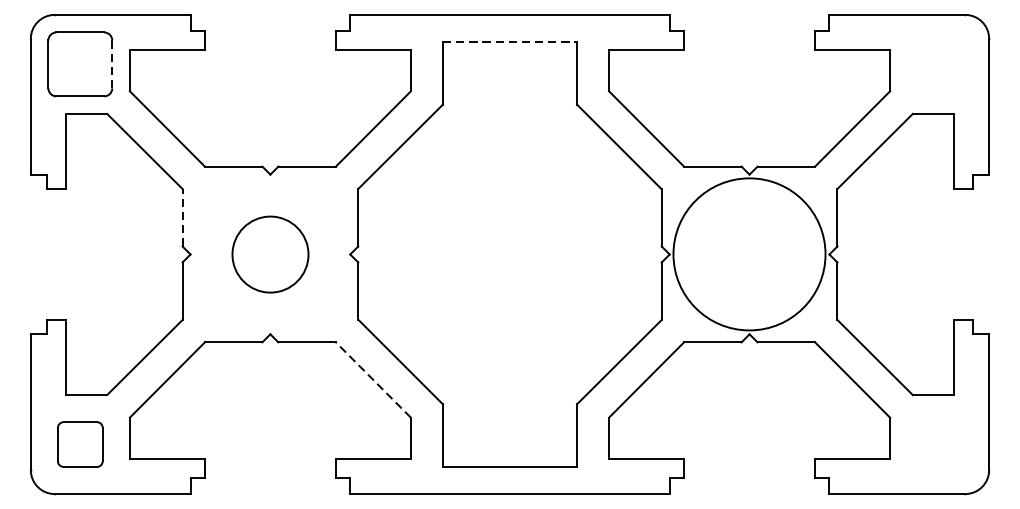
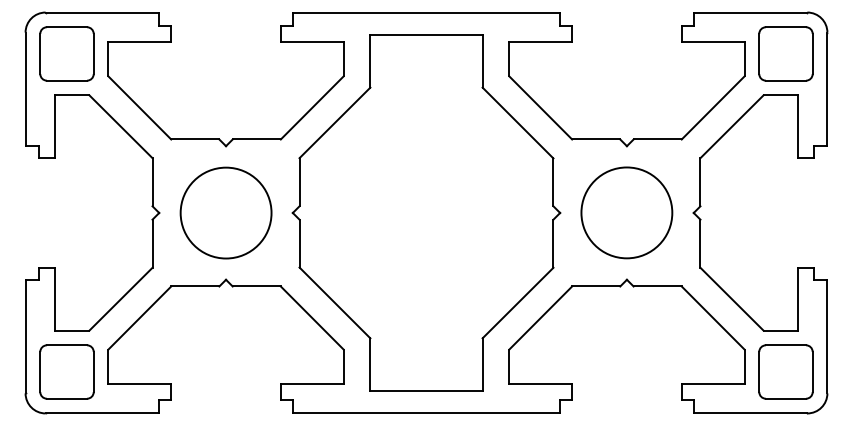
line: (510, 42) -> (426, 35), dashed -> solid
part: (939, 63) -> (785, 53), added
line: (111, 65) -> (93, 54), dashed -> solid
line: (182, 216) -> (152, 181), dashed -> solid
circle: (269, 253) -> (225, 212), size x1.43
circle: (749, 253) -> (626, 212), size x0.71
line: (373, 380) -> (312, 318), dashed -> solid
part: (79, 443) -> (66, 371), size x1.43
part: (939, 443) -> (785, 371), added

